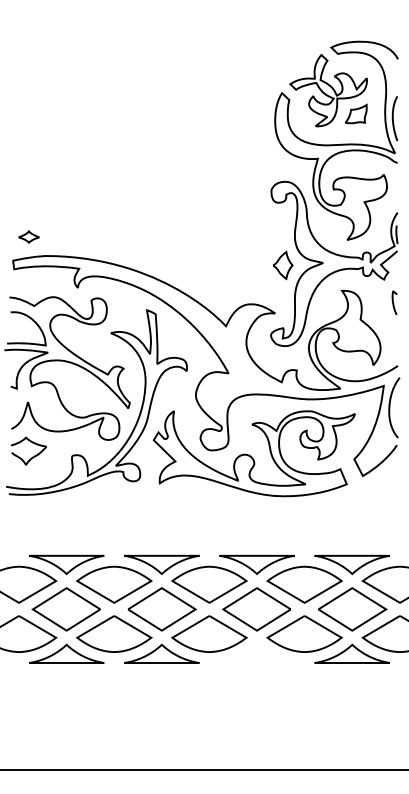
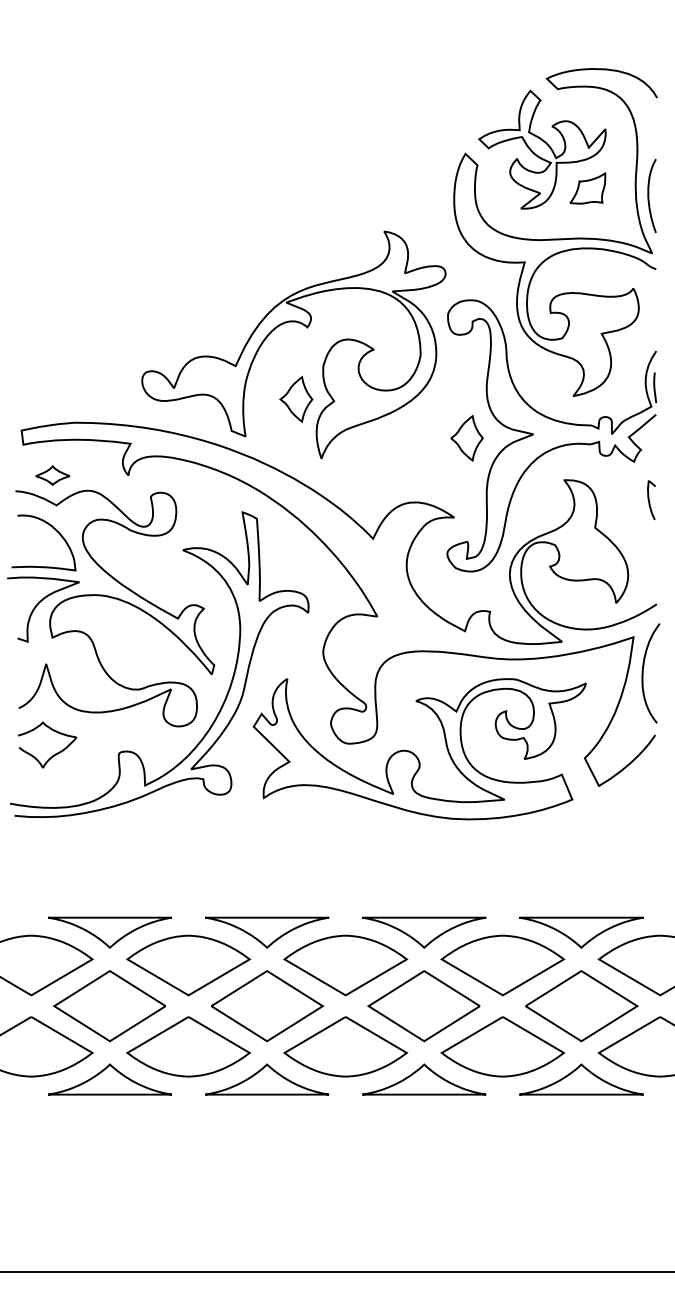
part: (183, 197) -> (302, 326), added
part: (28, 236) -> (51, 474), moved
part: (256, 653) -> (423, 1078), added

